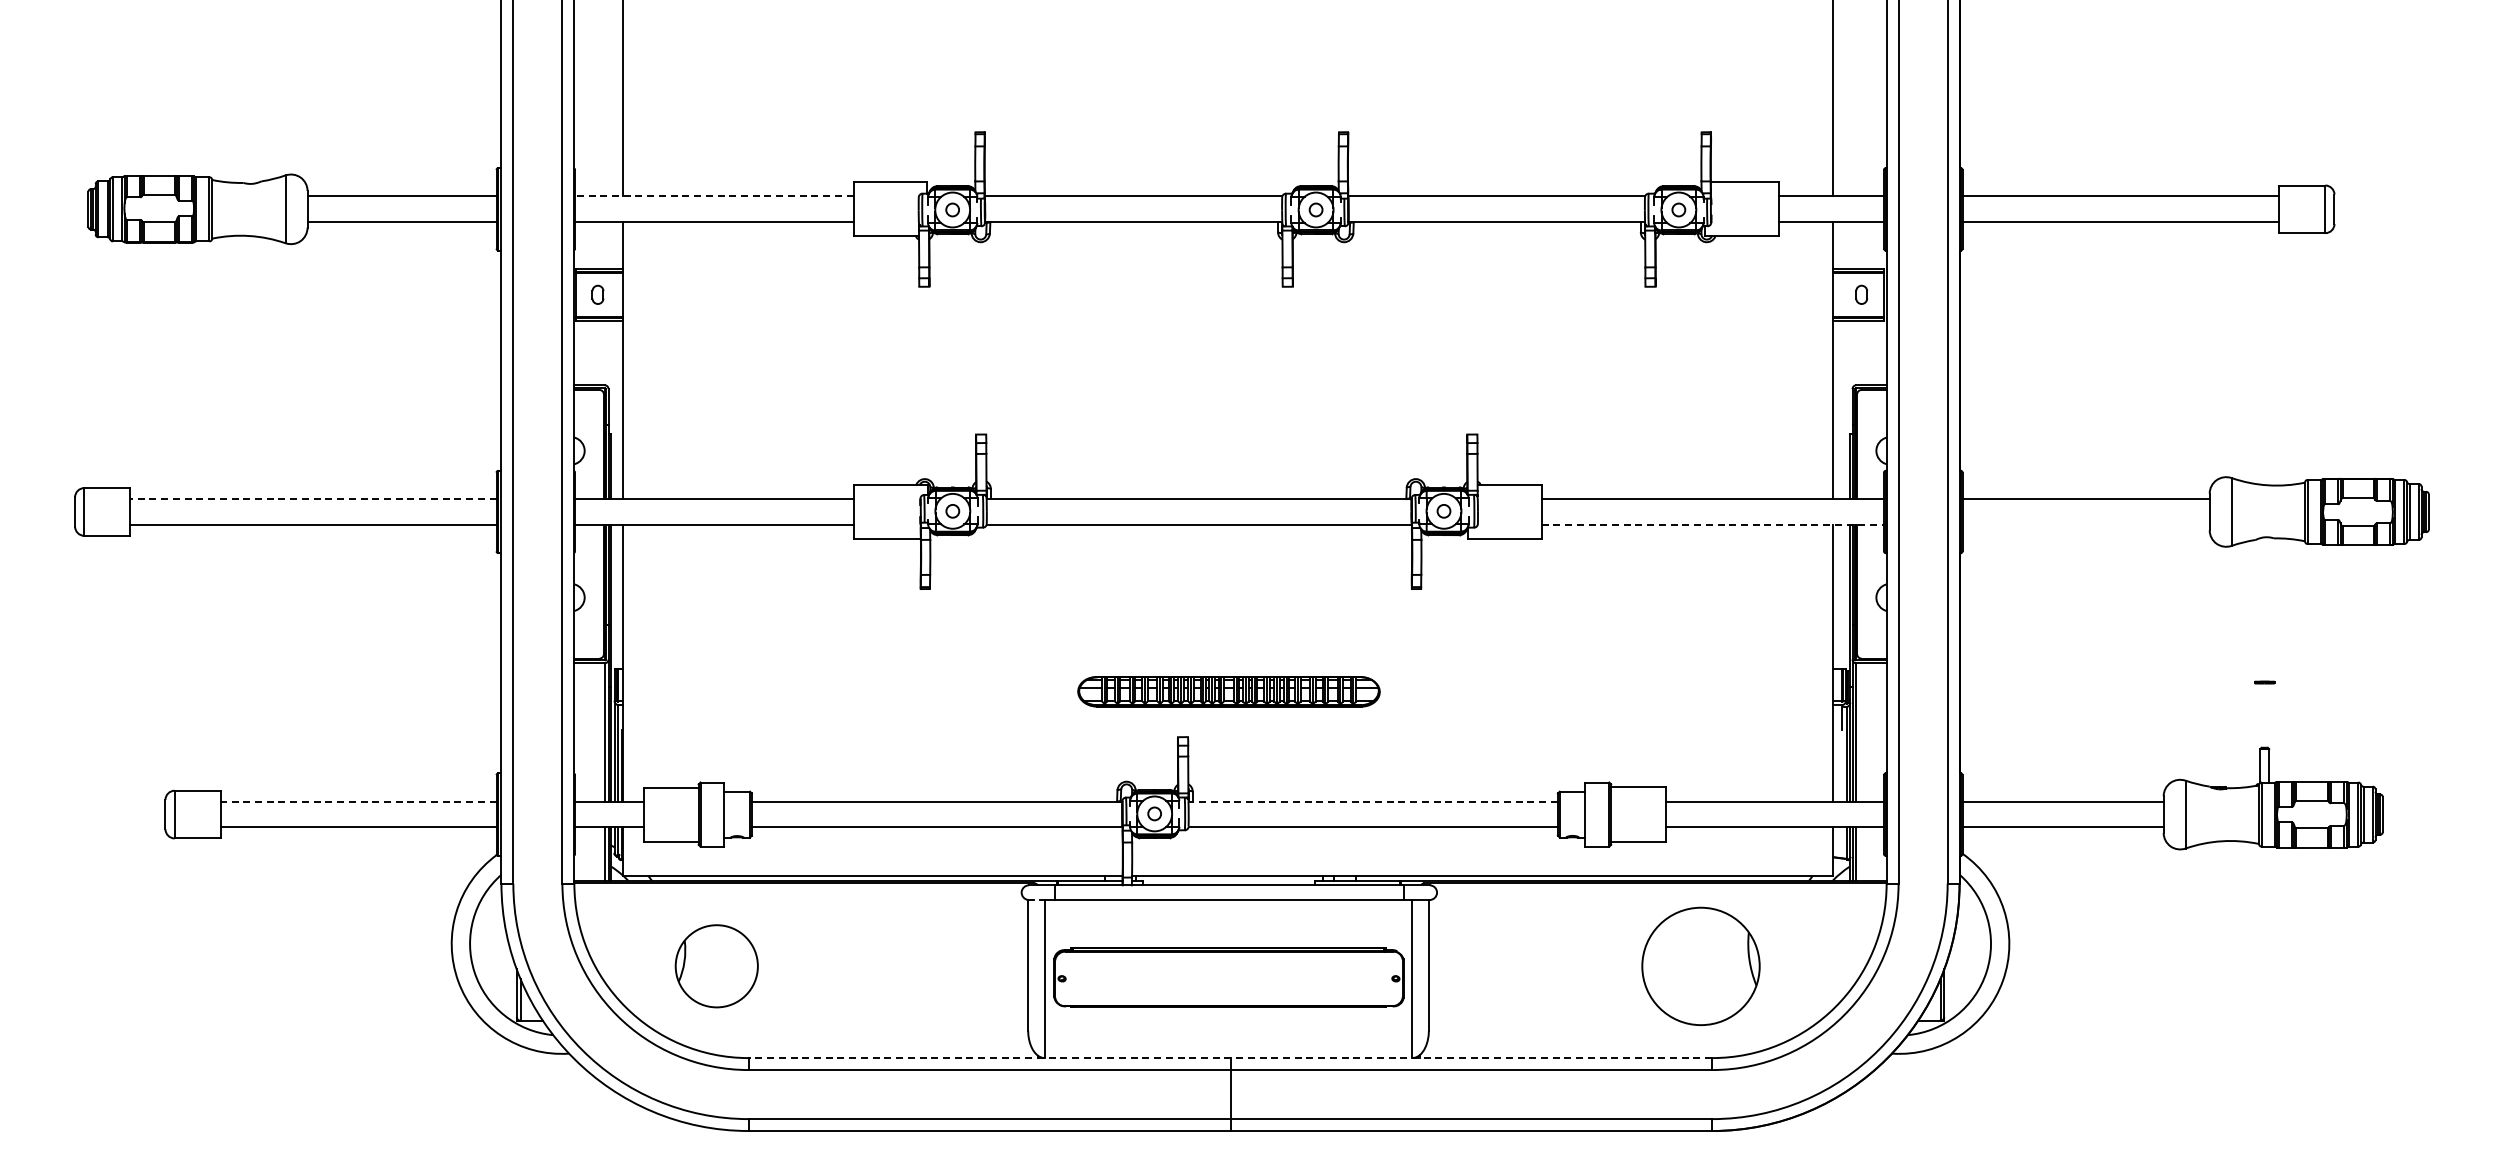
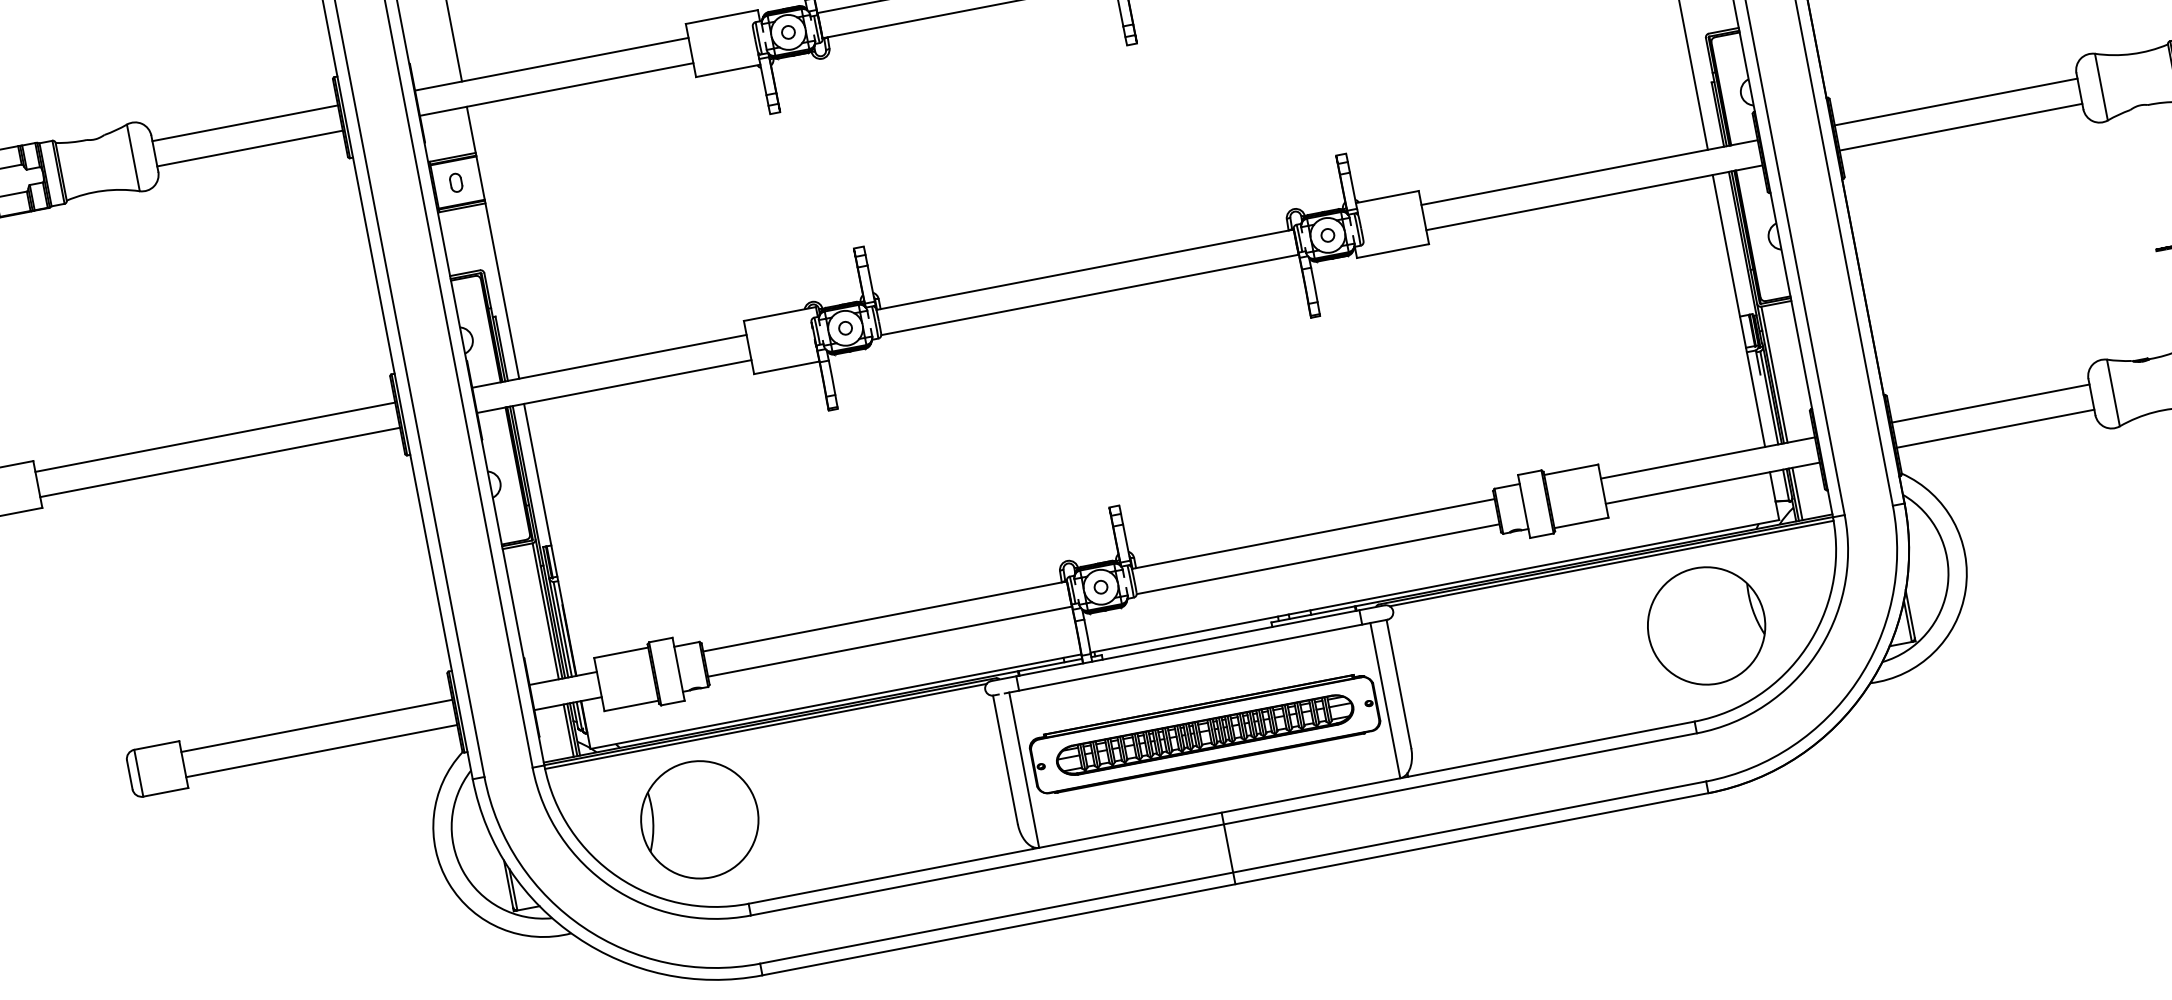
line: (713, 196) -> (551, 64), dashed -> solid
line: (312, 499) -> (214, 437), dashed -> solid
line: (1713, 524) -> (1595, 197), dashed -> solid
line: (2085, 524) -> (1960, 127), added
part: (1228, 691) -> (1204, 734), moved
line: (358, 801) -> (316, 725), dashed -> solid
line: (1373, 801) -> (1313, 533), dashed -> solid
line: (799, 887) -> (766, 726), added
line: (1660, 887) -> (1611, 563), added
part: (716, 965) -> (699, 818), size x1.43
part: (1700, 965) -> (1705, 625), moved
line: (1230, 1058) -> (1221, 813), dashed -> solid

